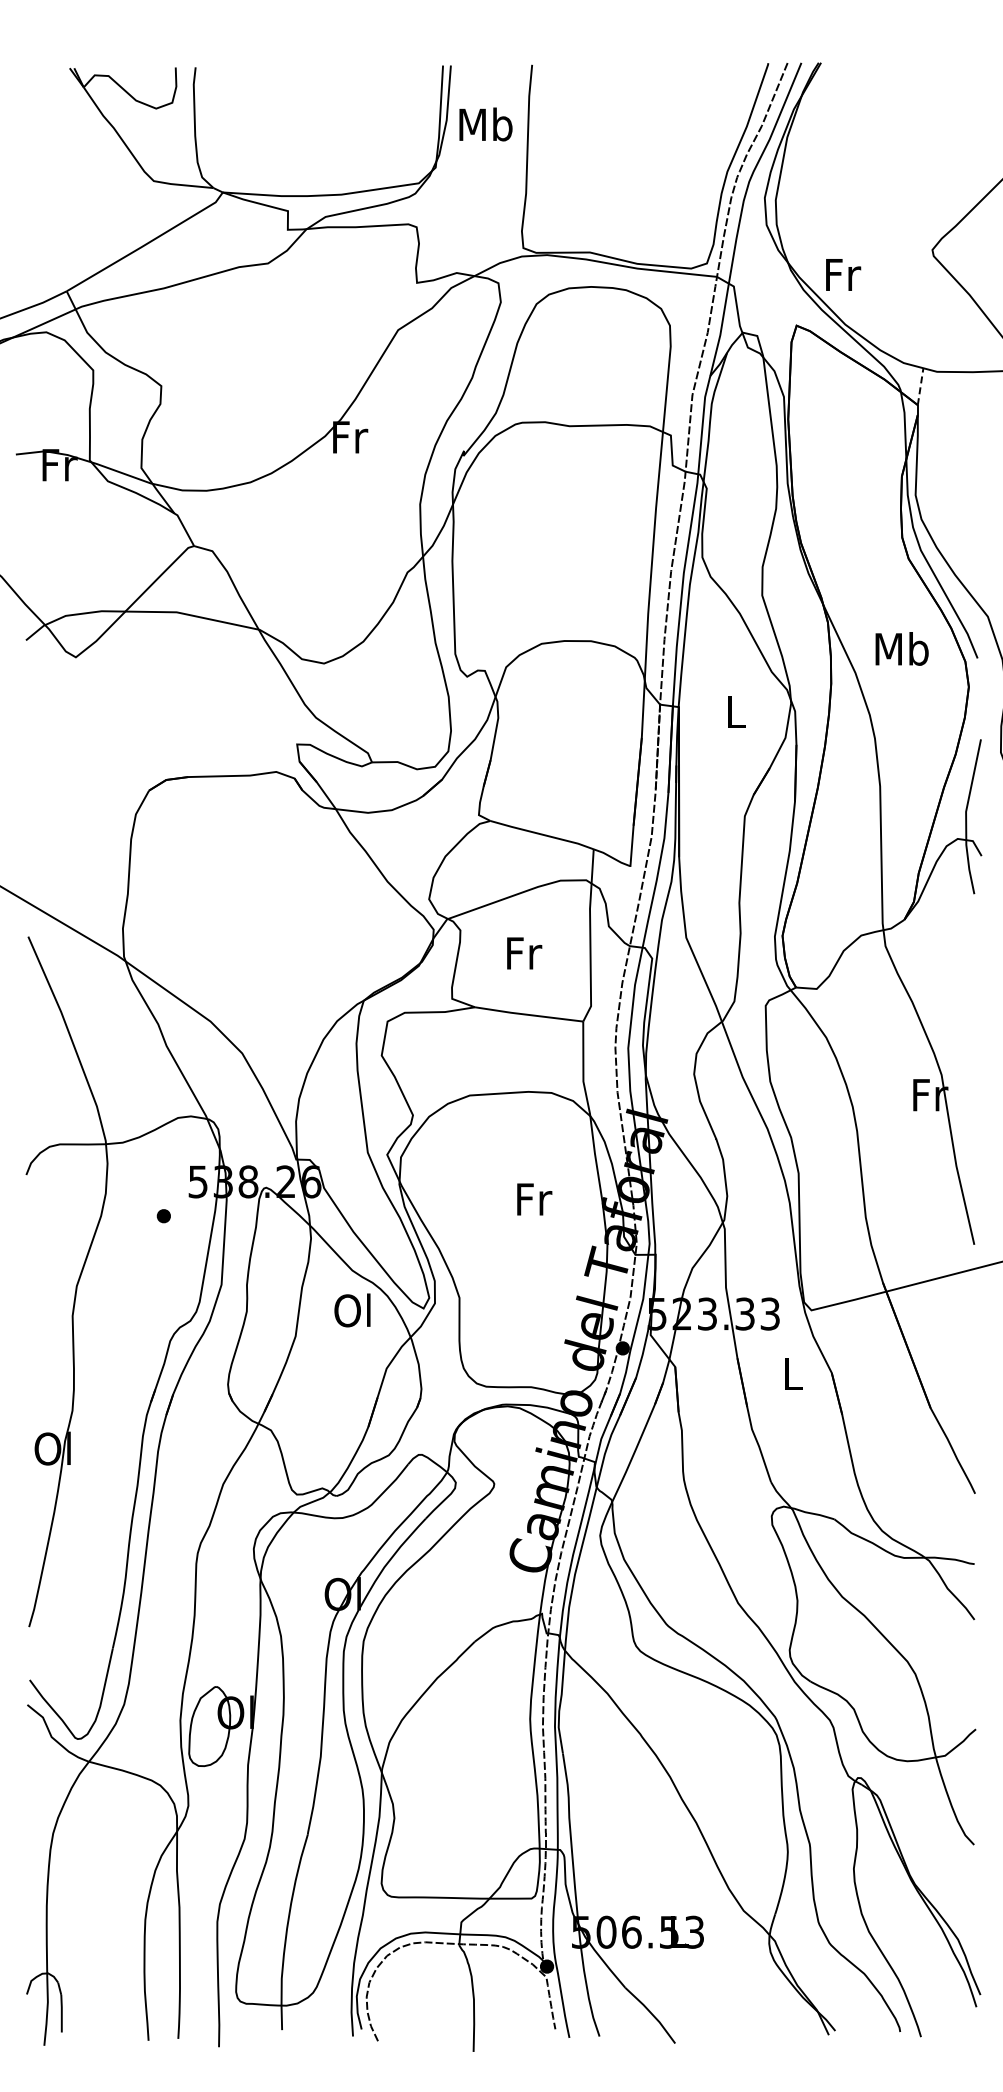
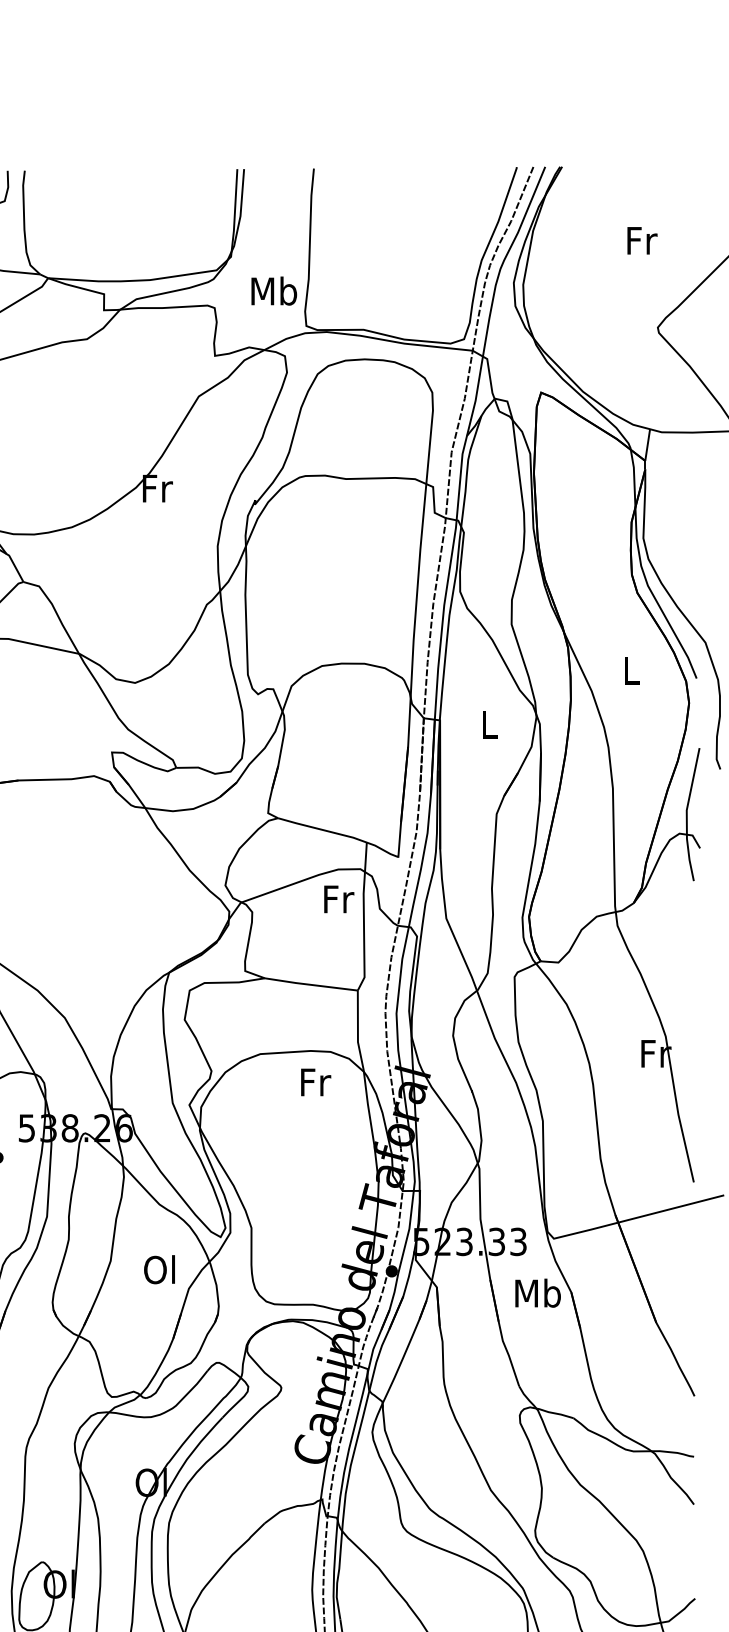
text: (485, 124) -> (273, 291), moved
text: (843, 274) -> (642, 240), moved
line: (920, 386) -> (647, 444), dashed -> solid
text: (901, 648) -> (631, 670), Mb -> L
text: (524, 953) -> (339, 899), moved
text: (534, 1199) -> (315, 1082), moved
text: (352, 1310) -> (159, 1269), moved
text: (792, 1373) -> (537, 1292), L -> Mb

